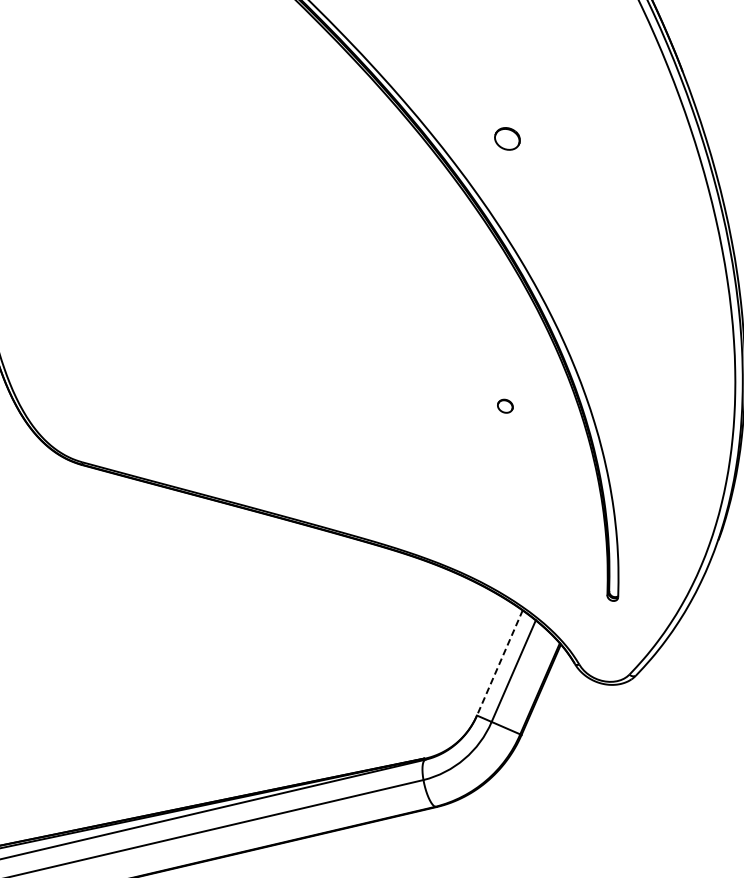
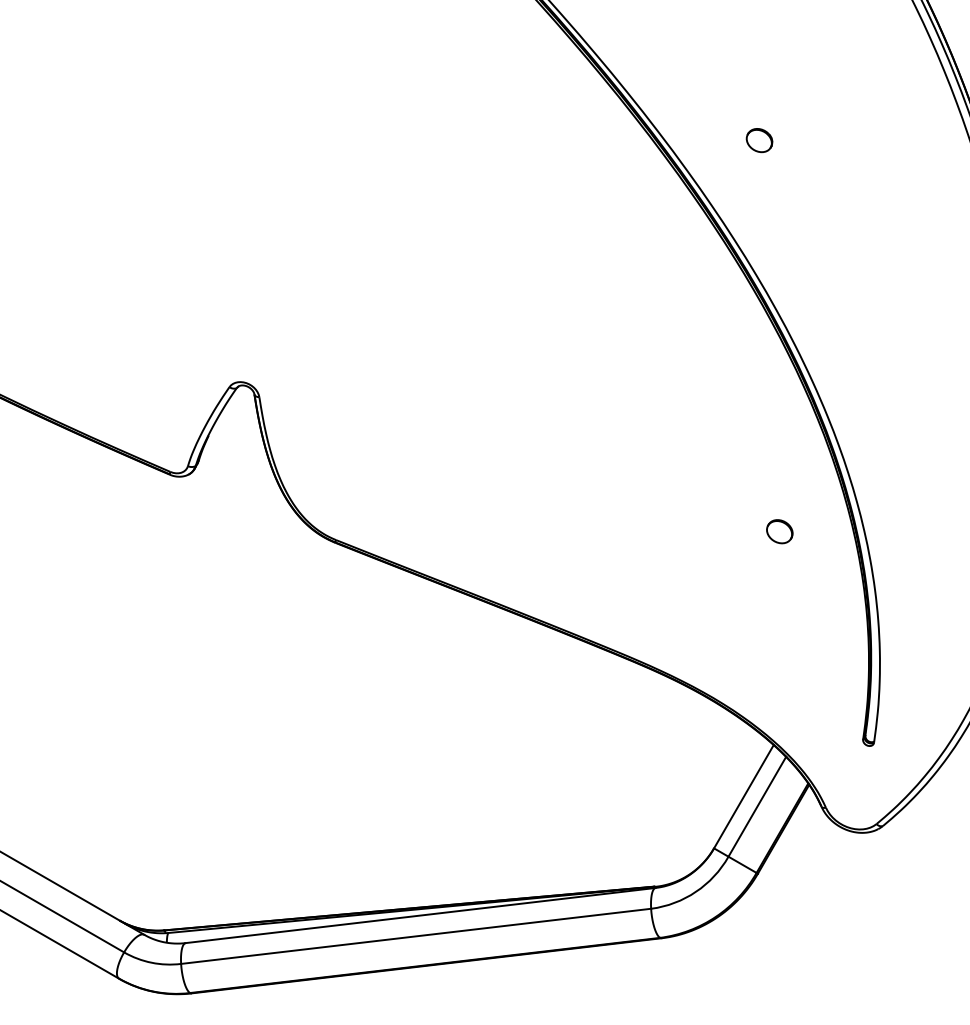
part: (507, 138) -> (759, 140), moved
part: (504, 406) -> (779, 531), size x1.67
line: (499, 662) -> (743, 796), dashed -> solid

